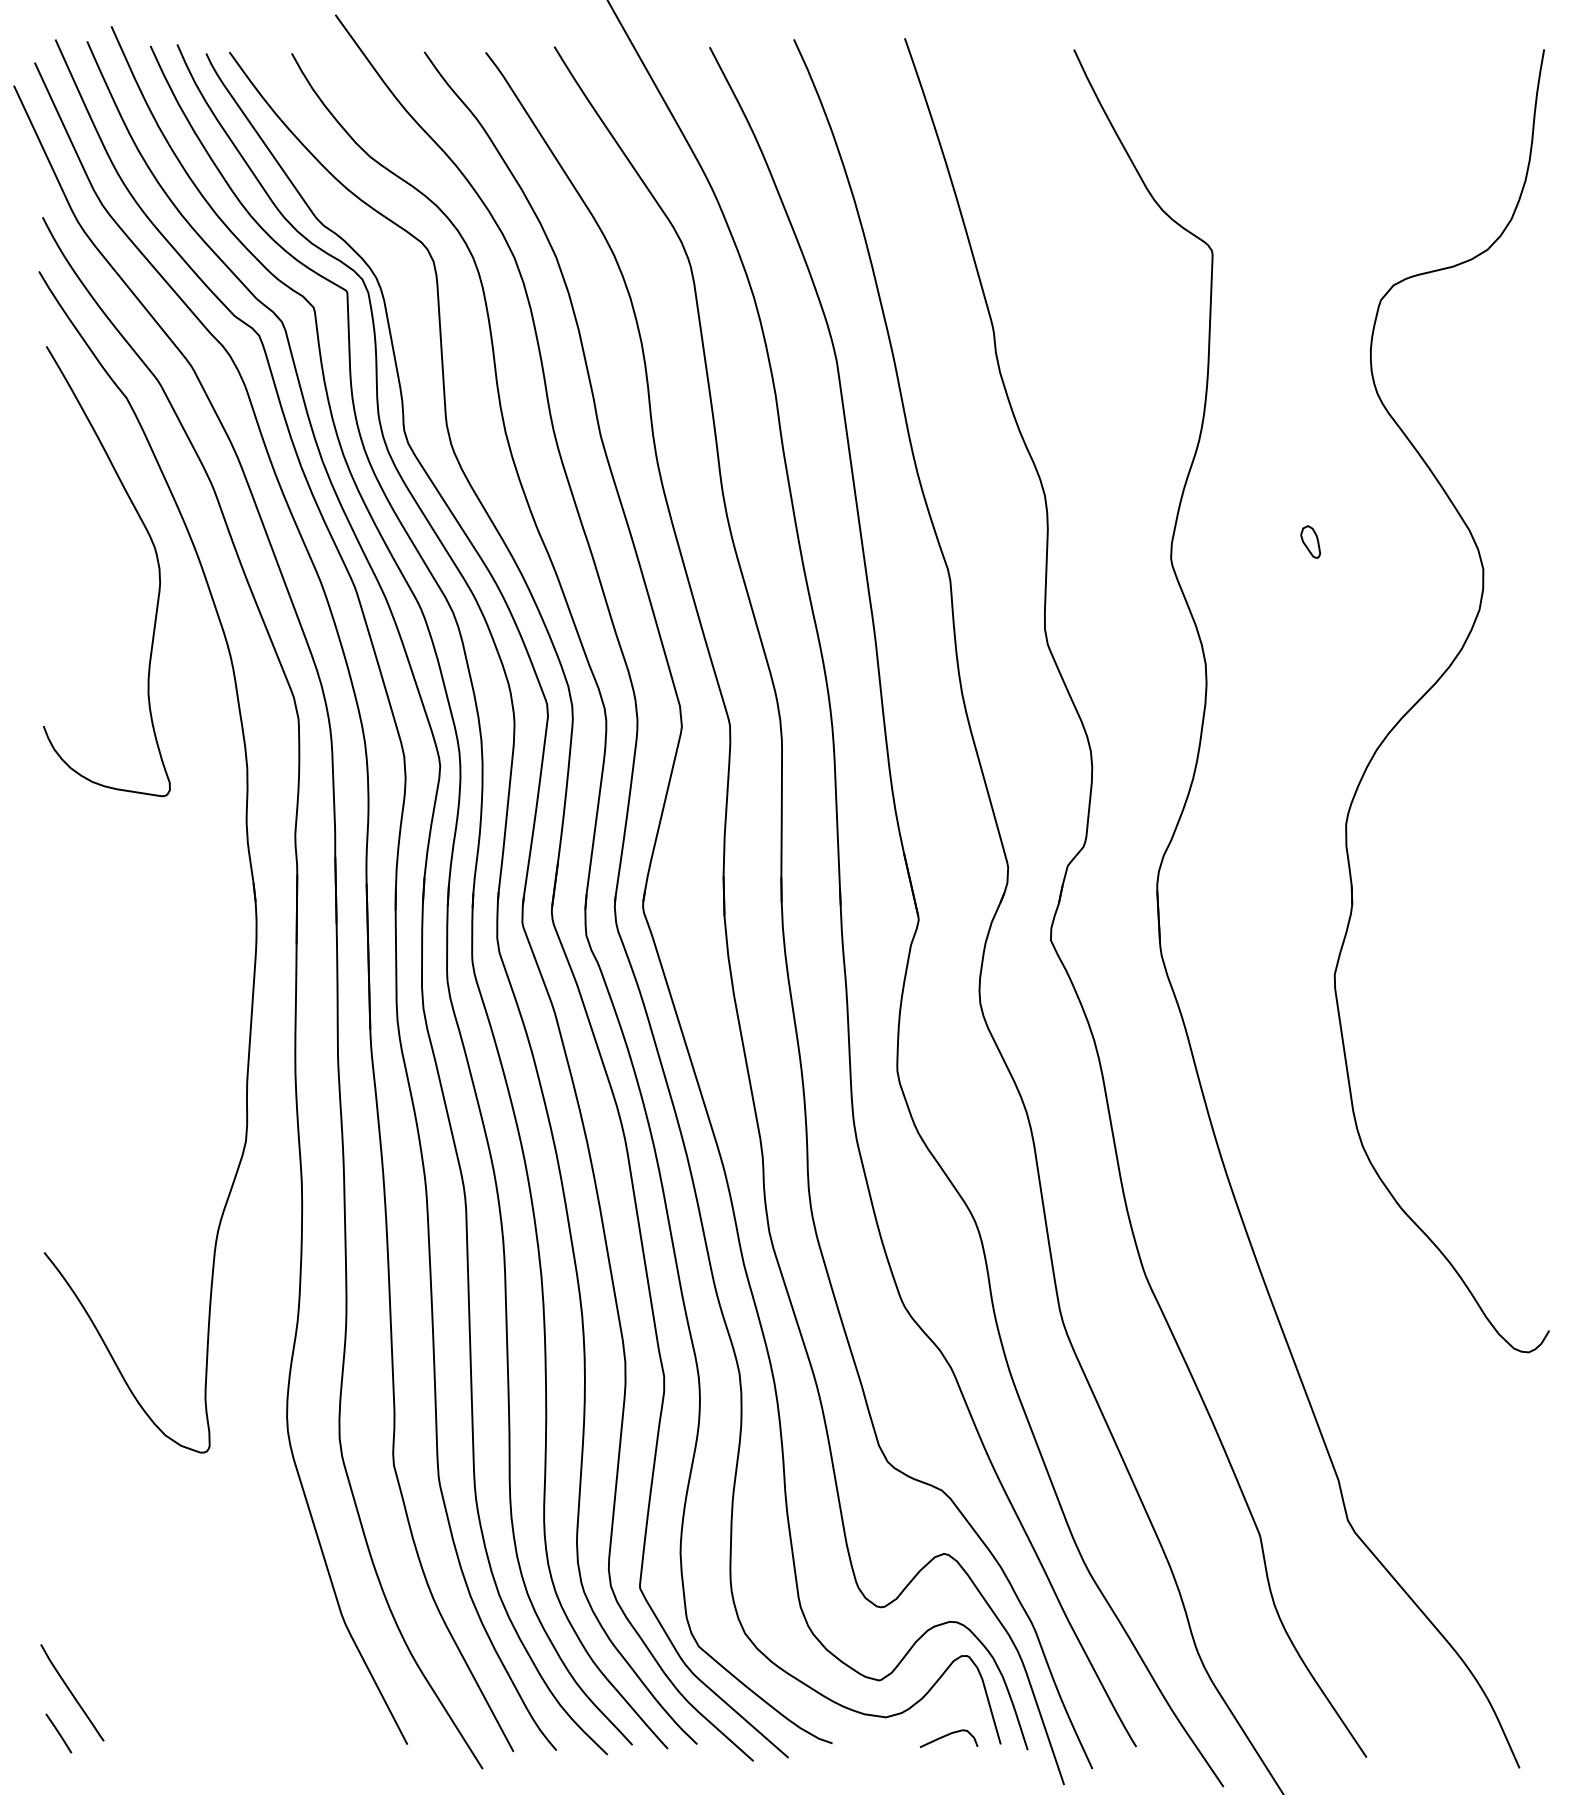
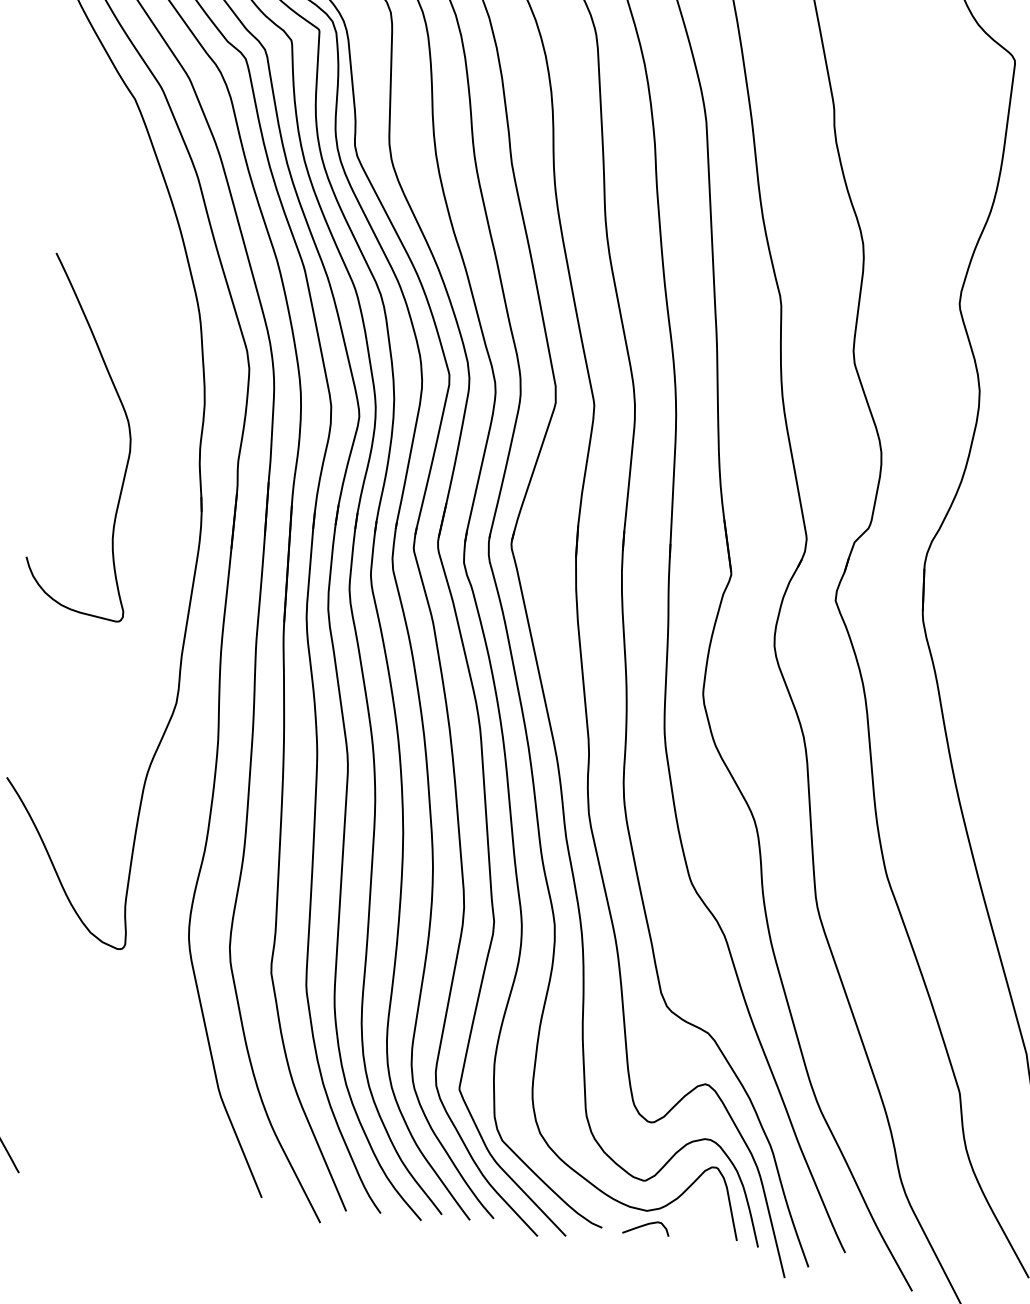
curve: (156, 559) -> (128, 431), moved
curve: (946, 1736) -> (644, 1226), moved

